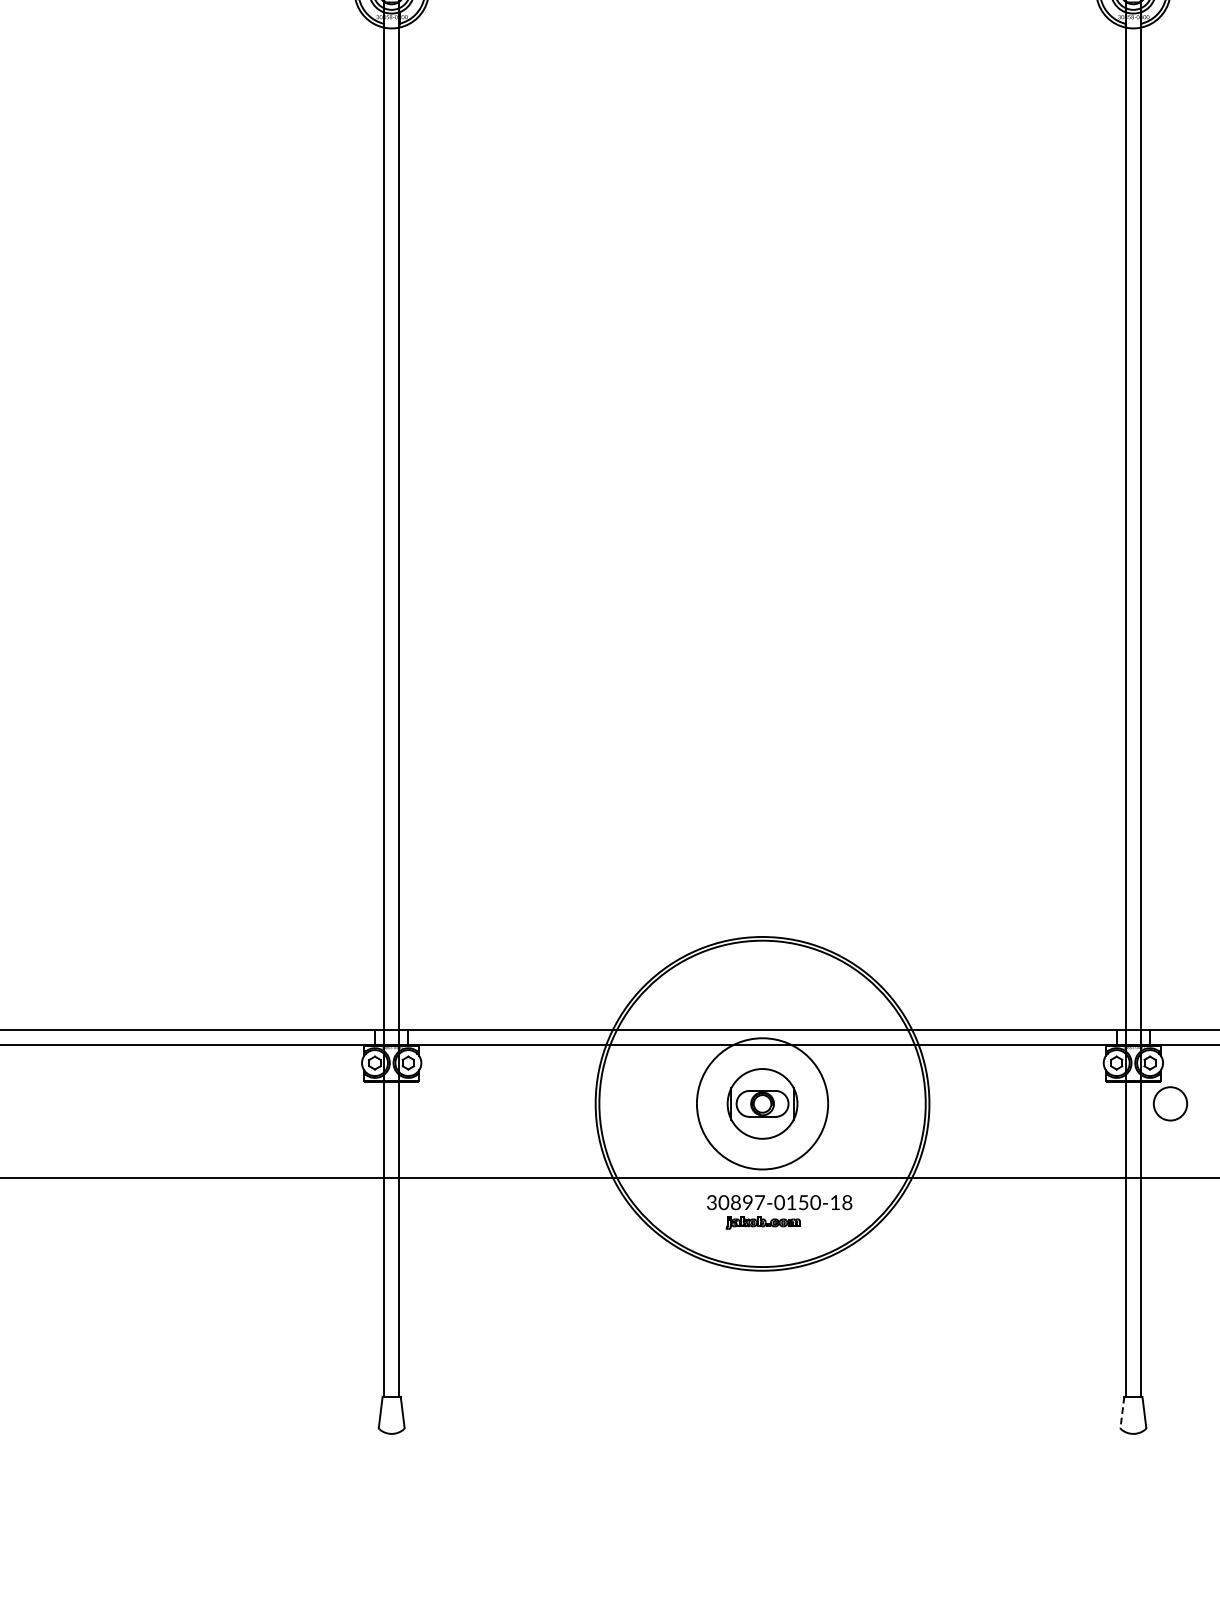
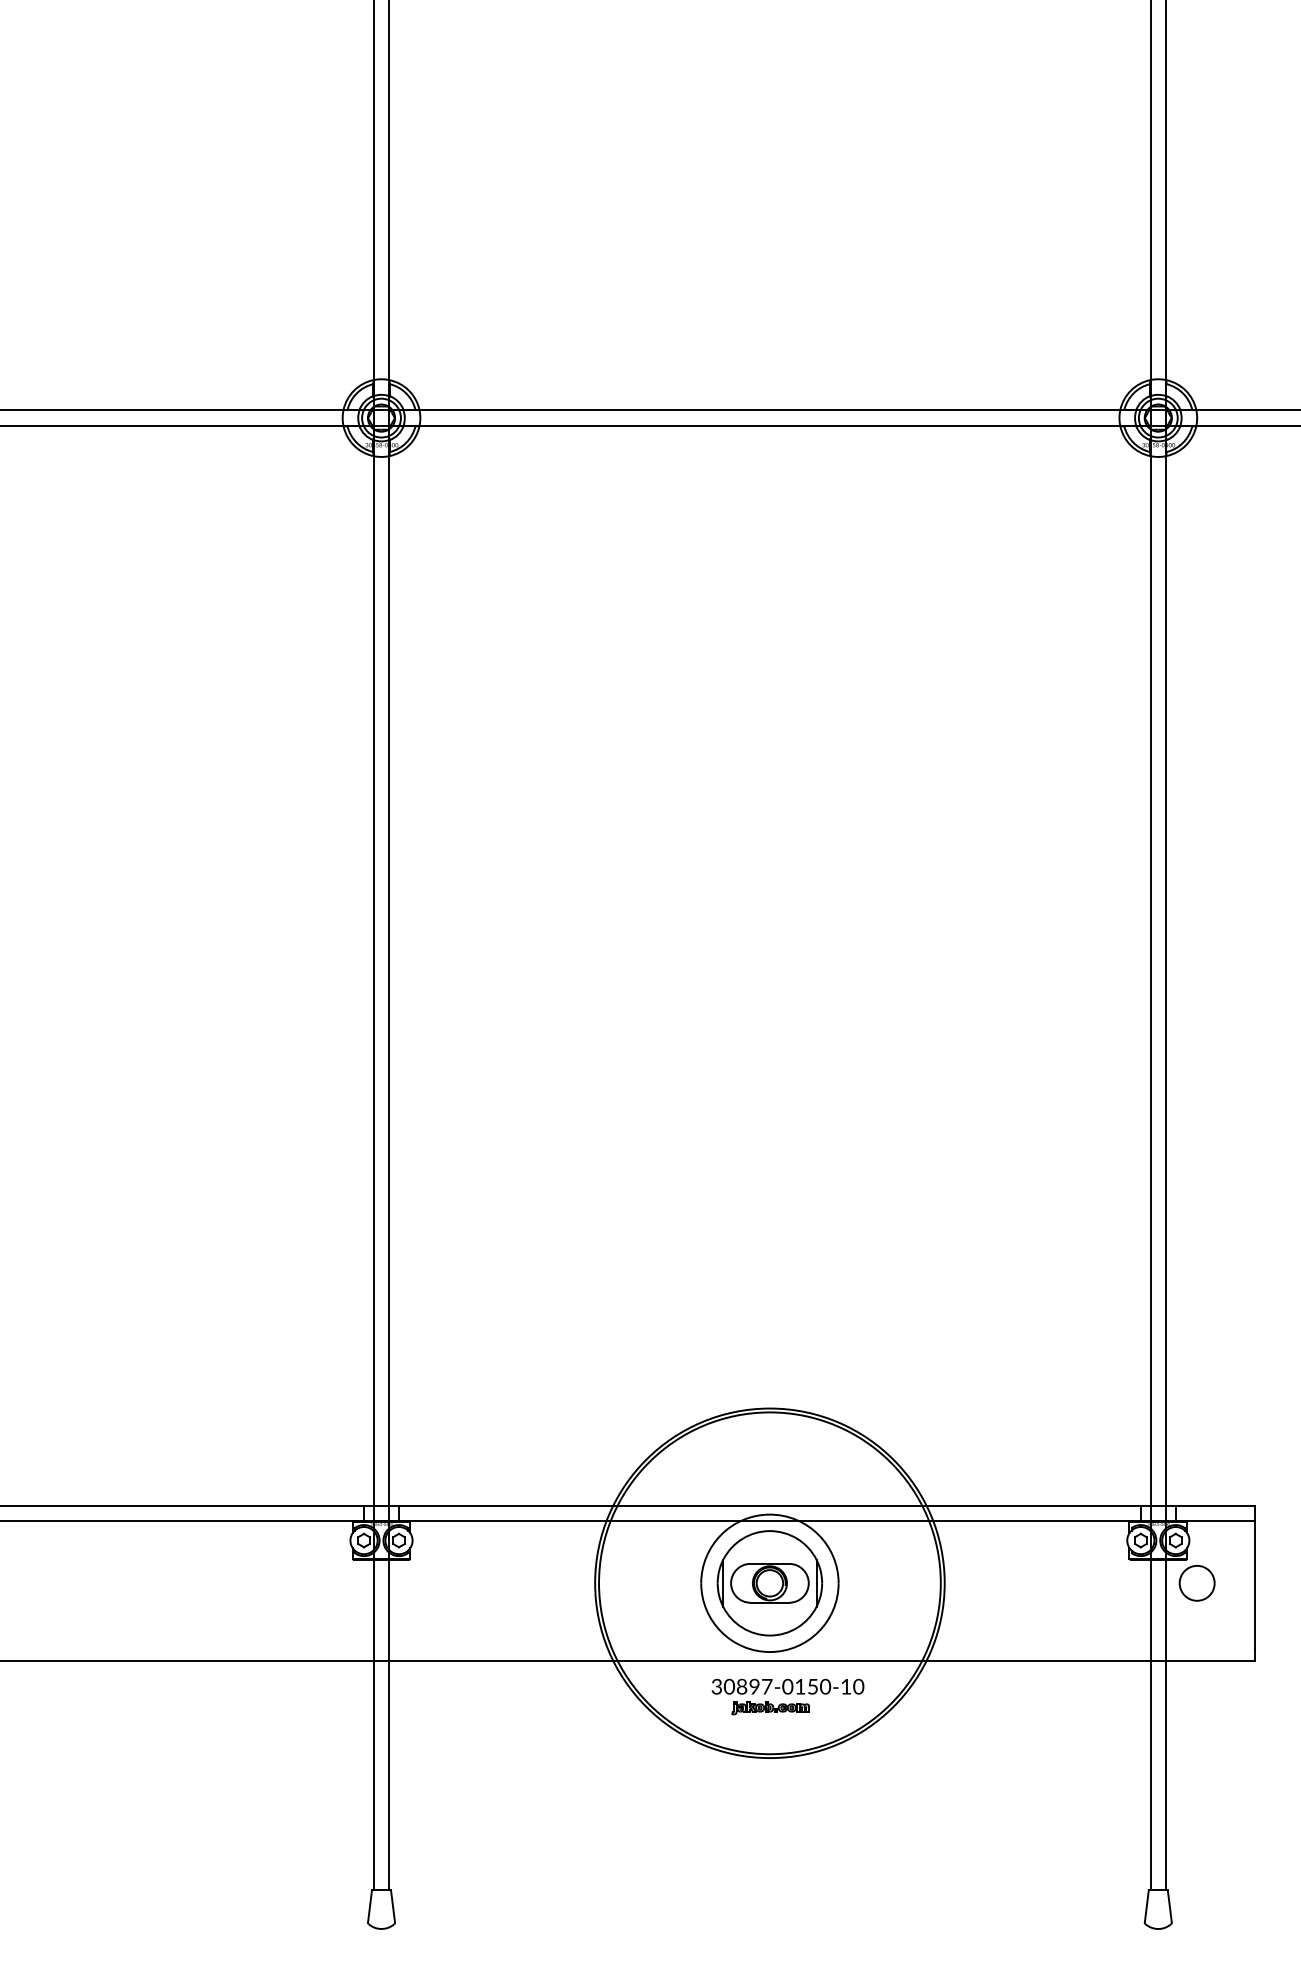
part: (762, 1104) -> (769, 1583), size x1.43
text: (847, 1203) -> (858, 1687), 30897-0150-18 -> 30897-0150-10
line: (1122, 1412) -> (1146, 1906), dashed -> solid

